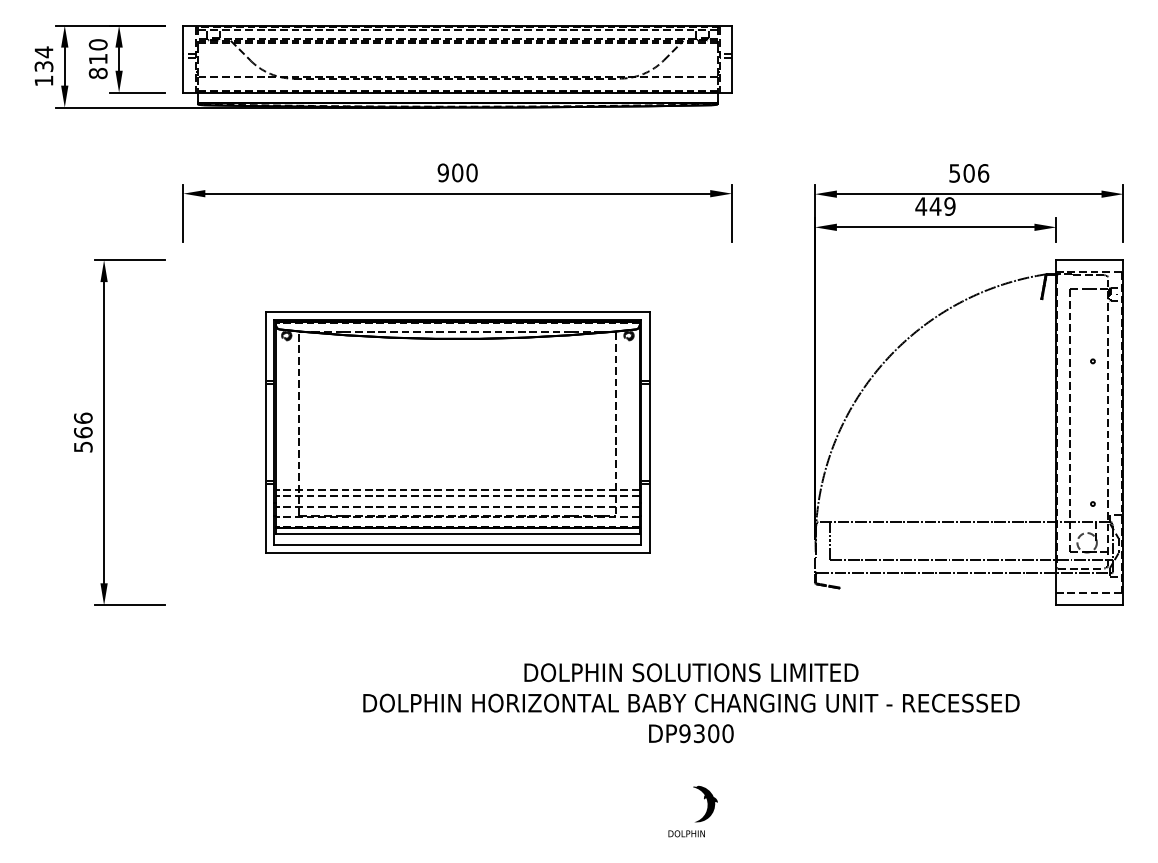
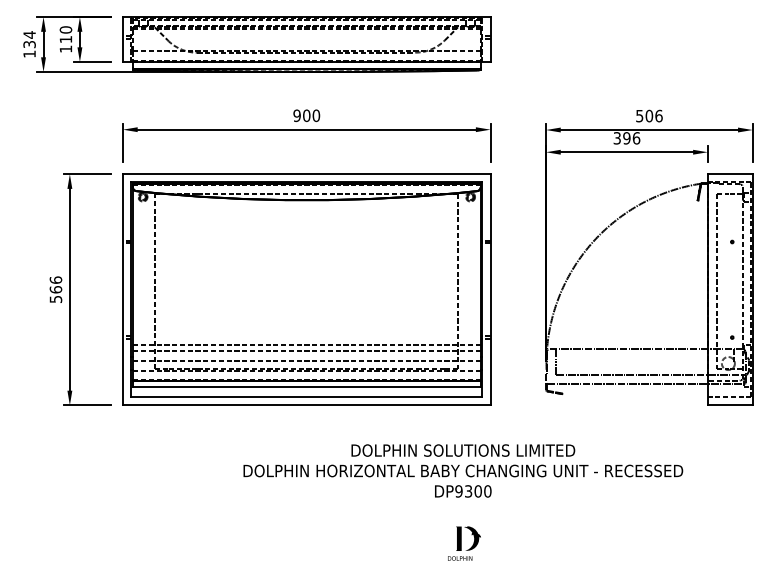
text: (97, 72) -> (65, 48), 810 -> 110
text: (935, 206) -> (626, 138), 449 -> 396
part: (457, 432) -> (306, 289), size x1.43
fill: (684, 803) -> (458, 538), added

